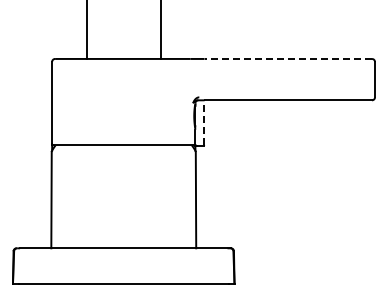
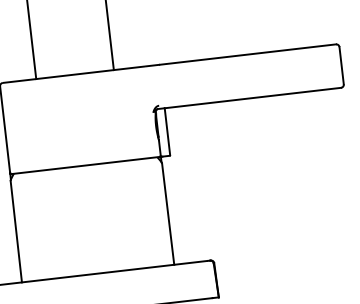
line: (288, 58) -> (248, 54), dashed -> solid
line: (204, 122) -> (167, 131), dashed -> solid

